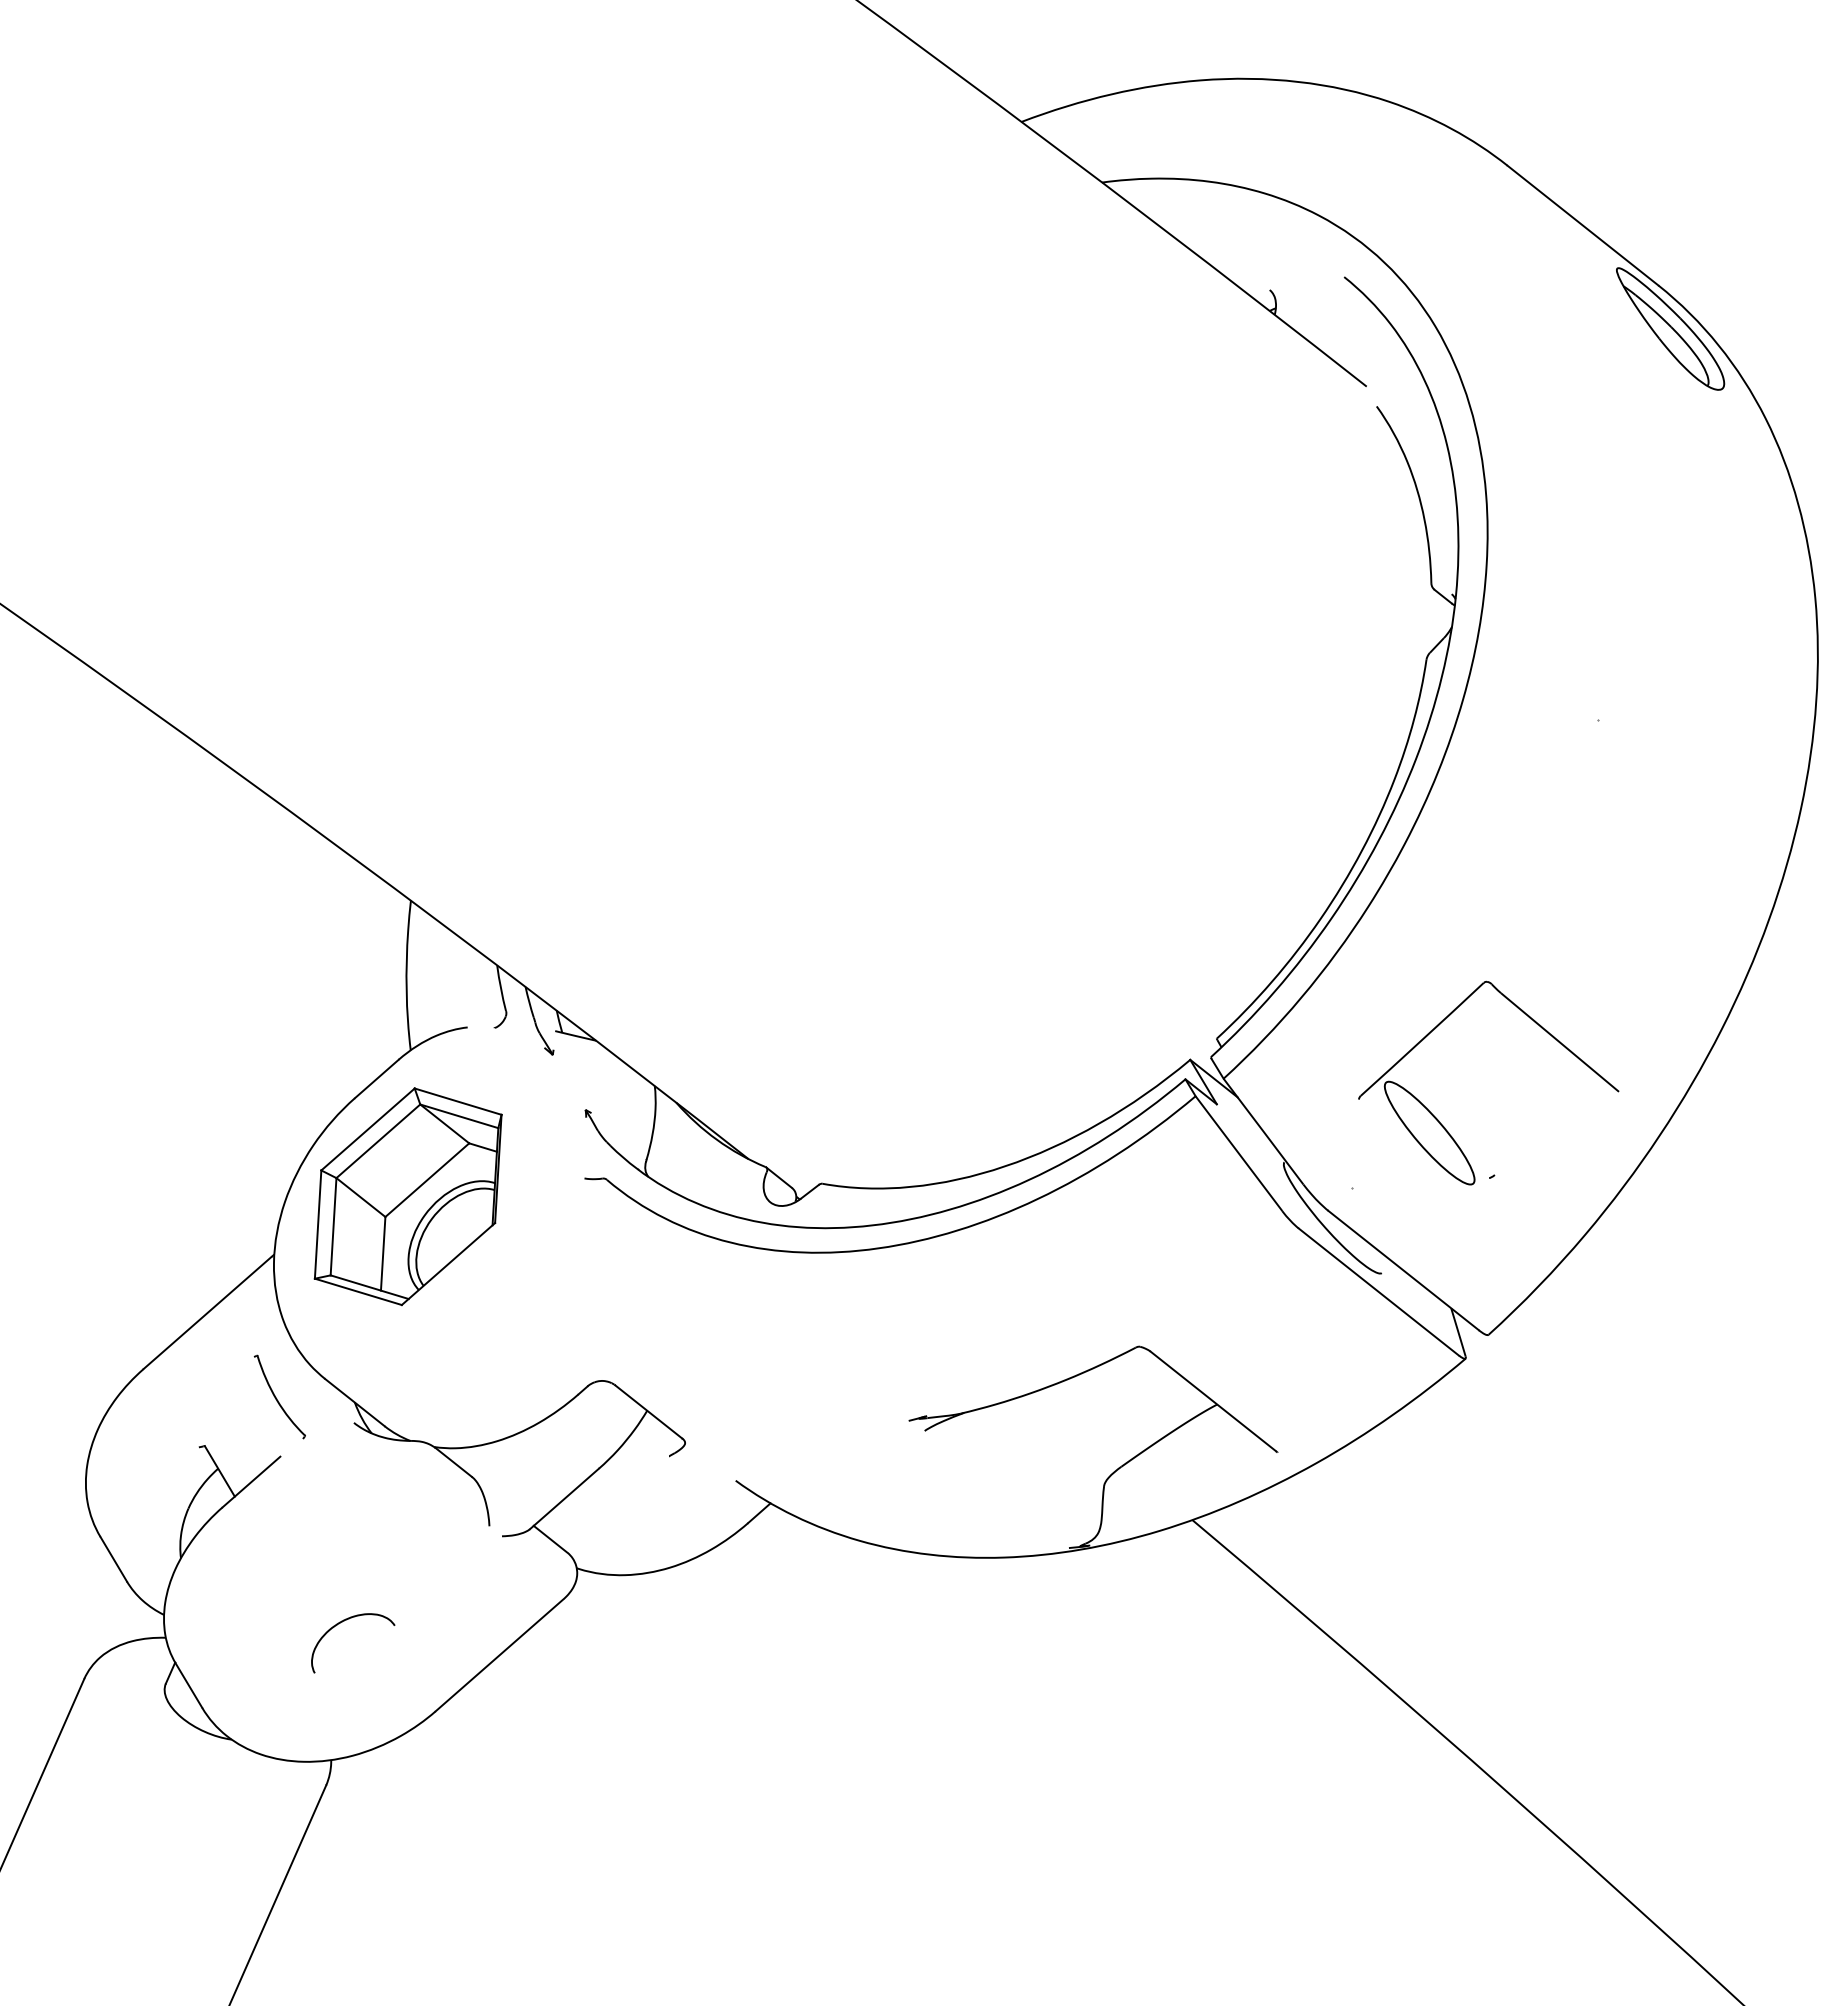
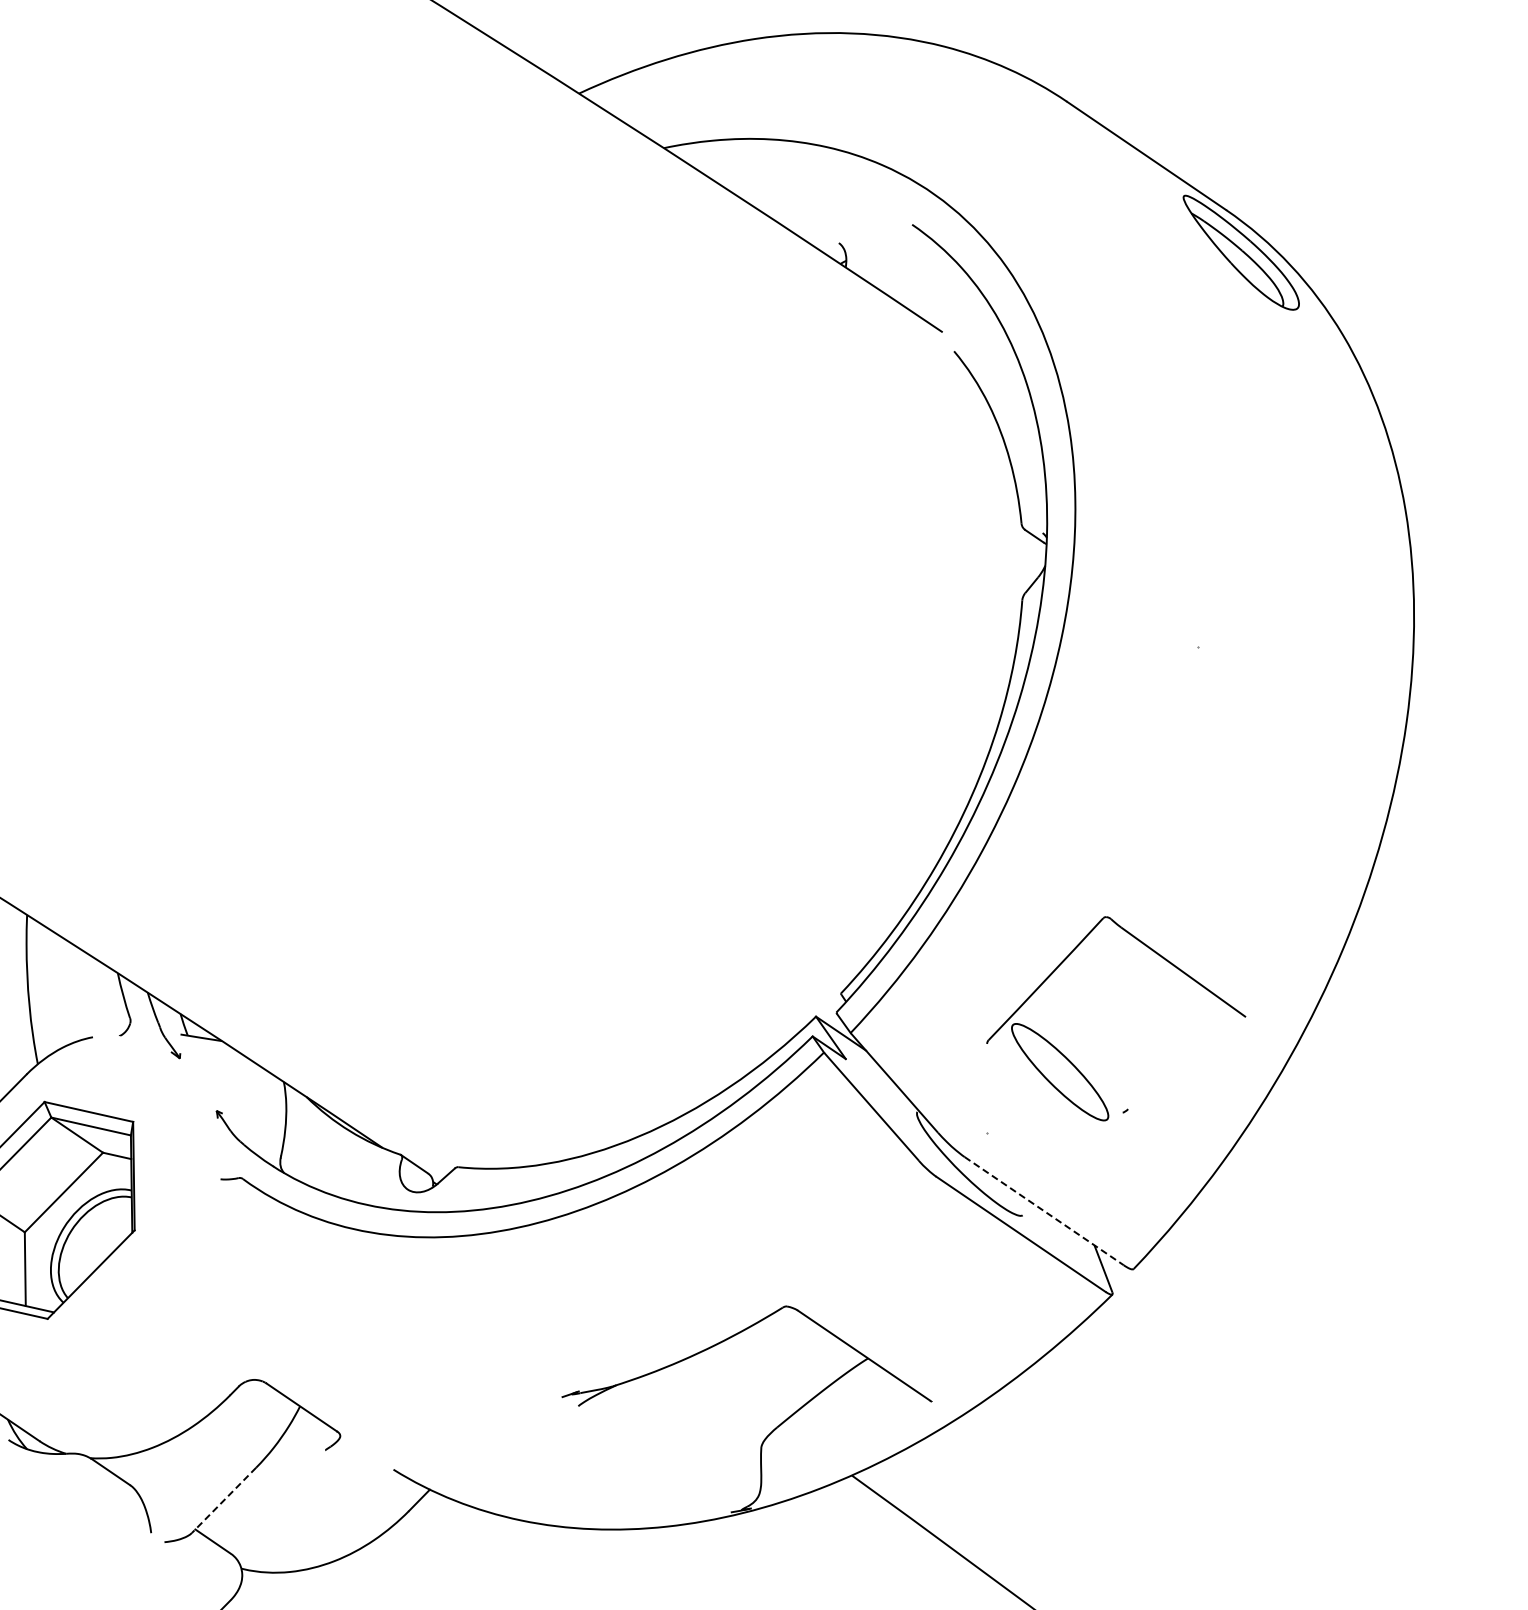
line: (1403, 1270) -> (1044, 1211), solid -> dashed
line: (564, 1498) -> (224, 1499), solid -> dashed

